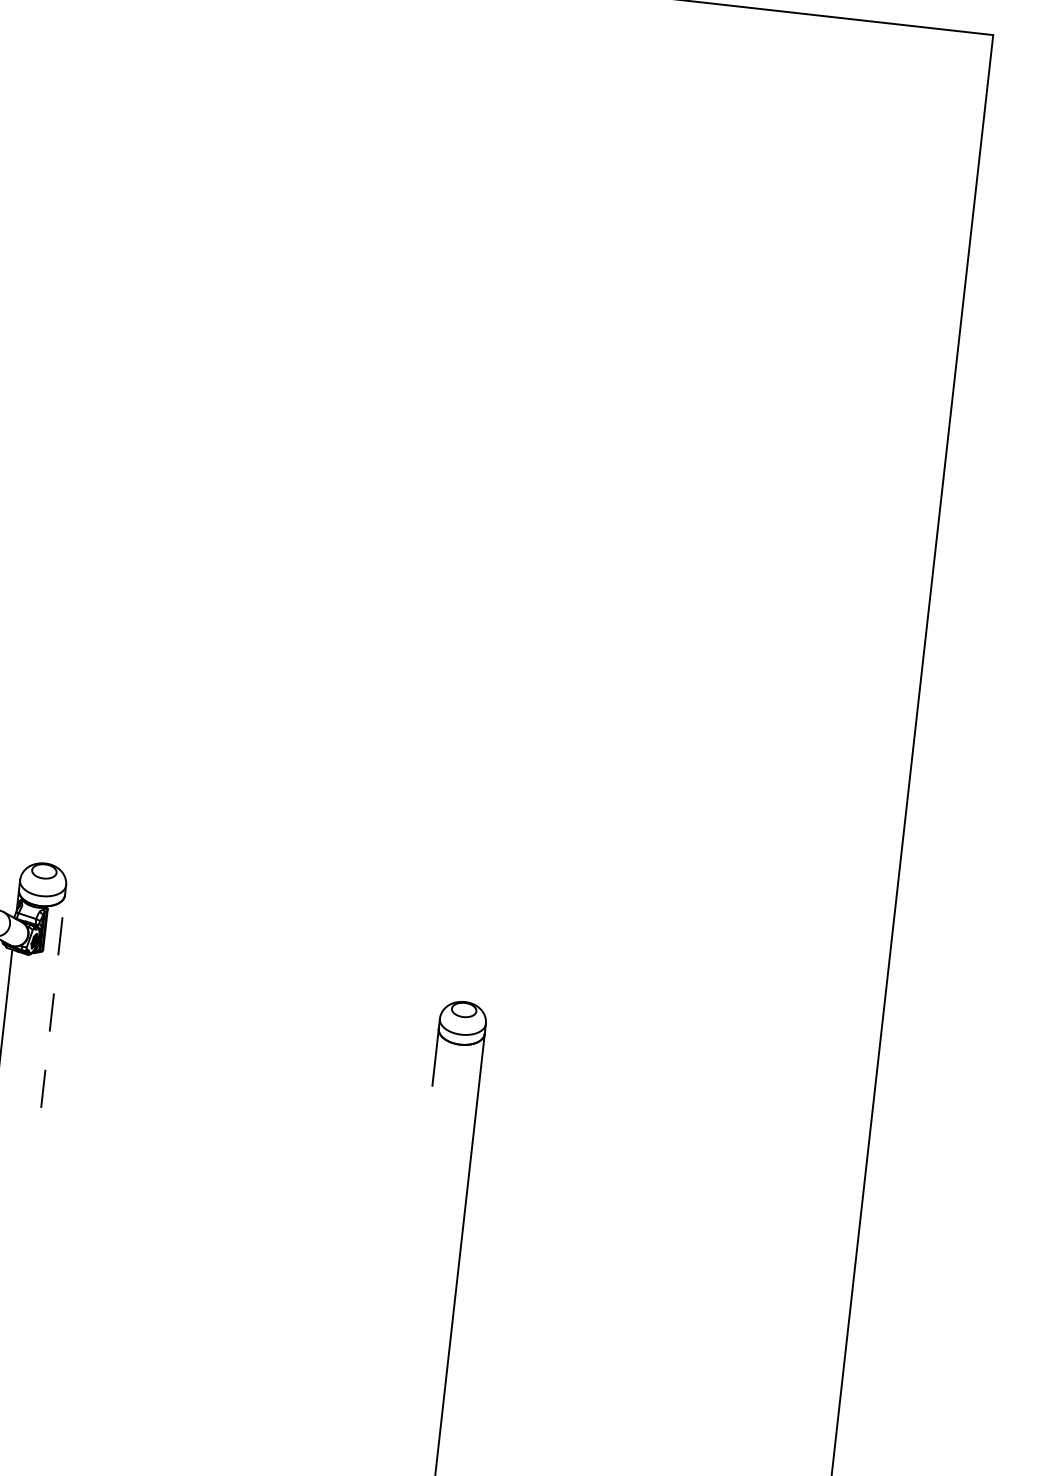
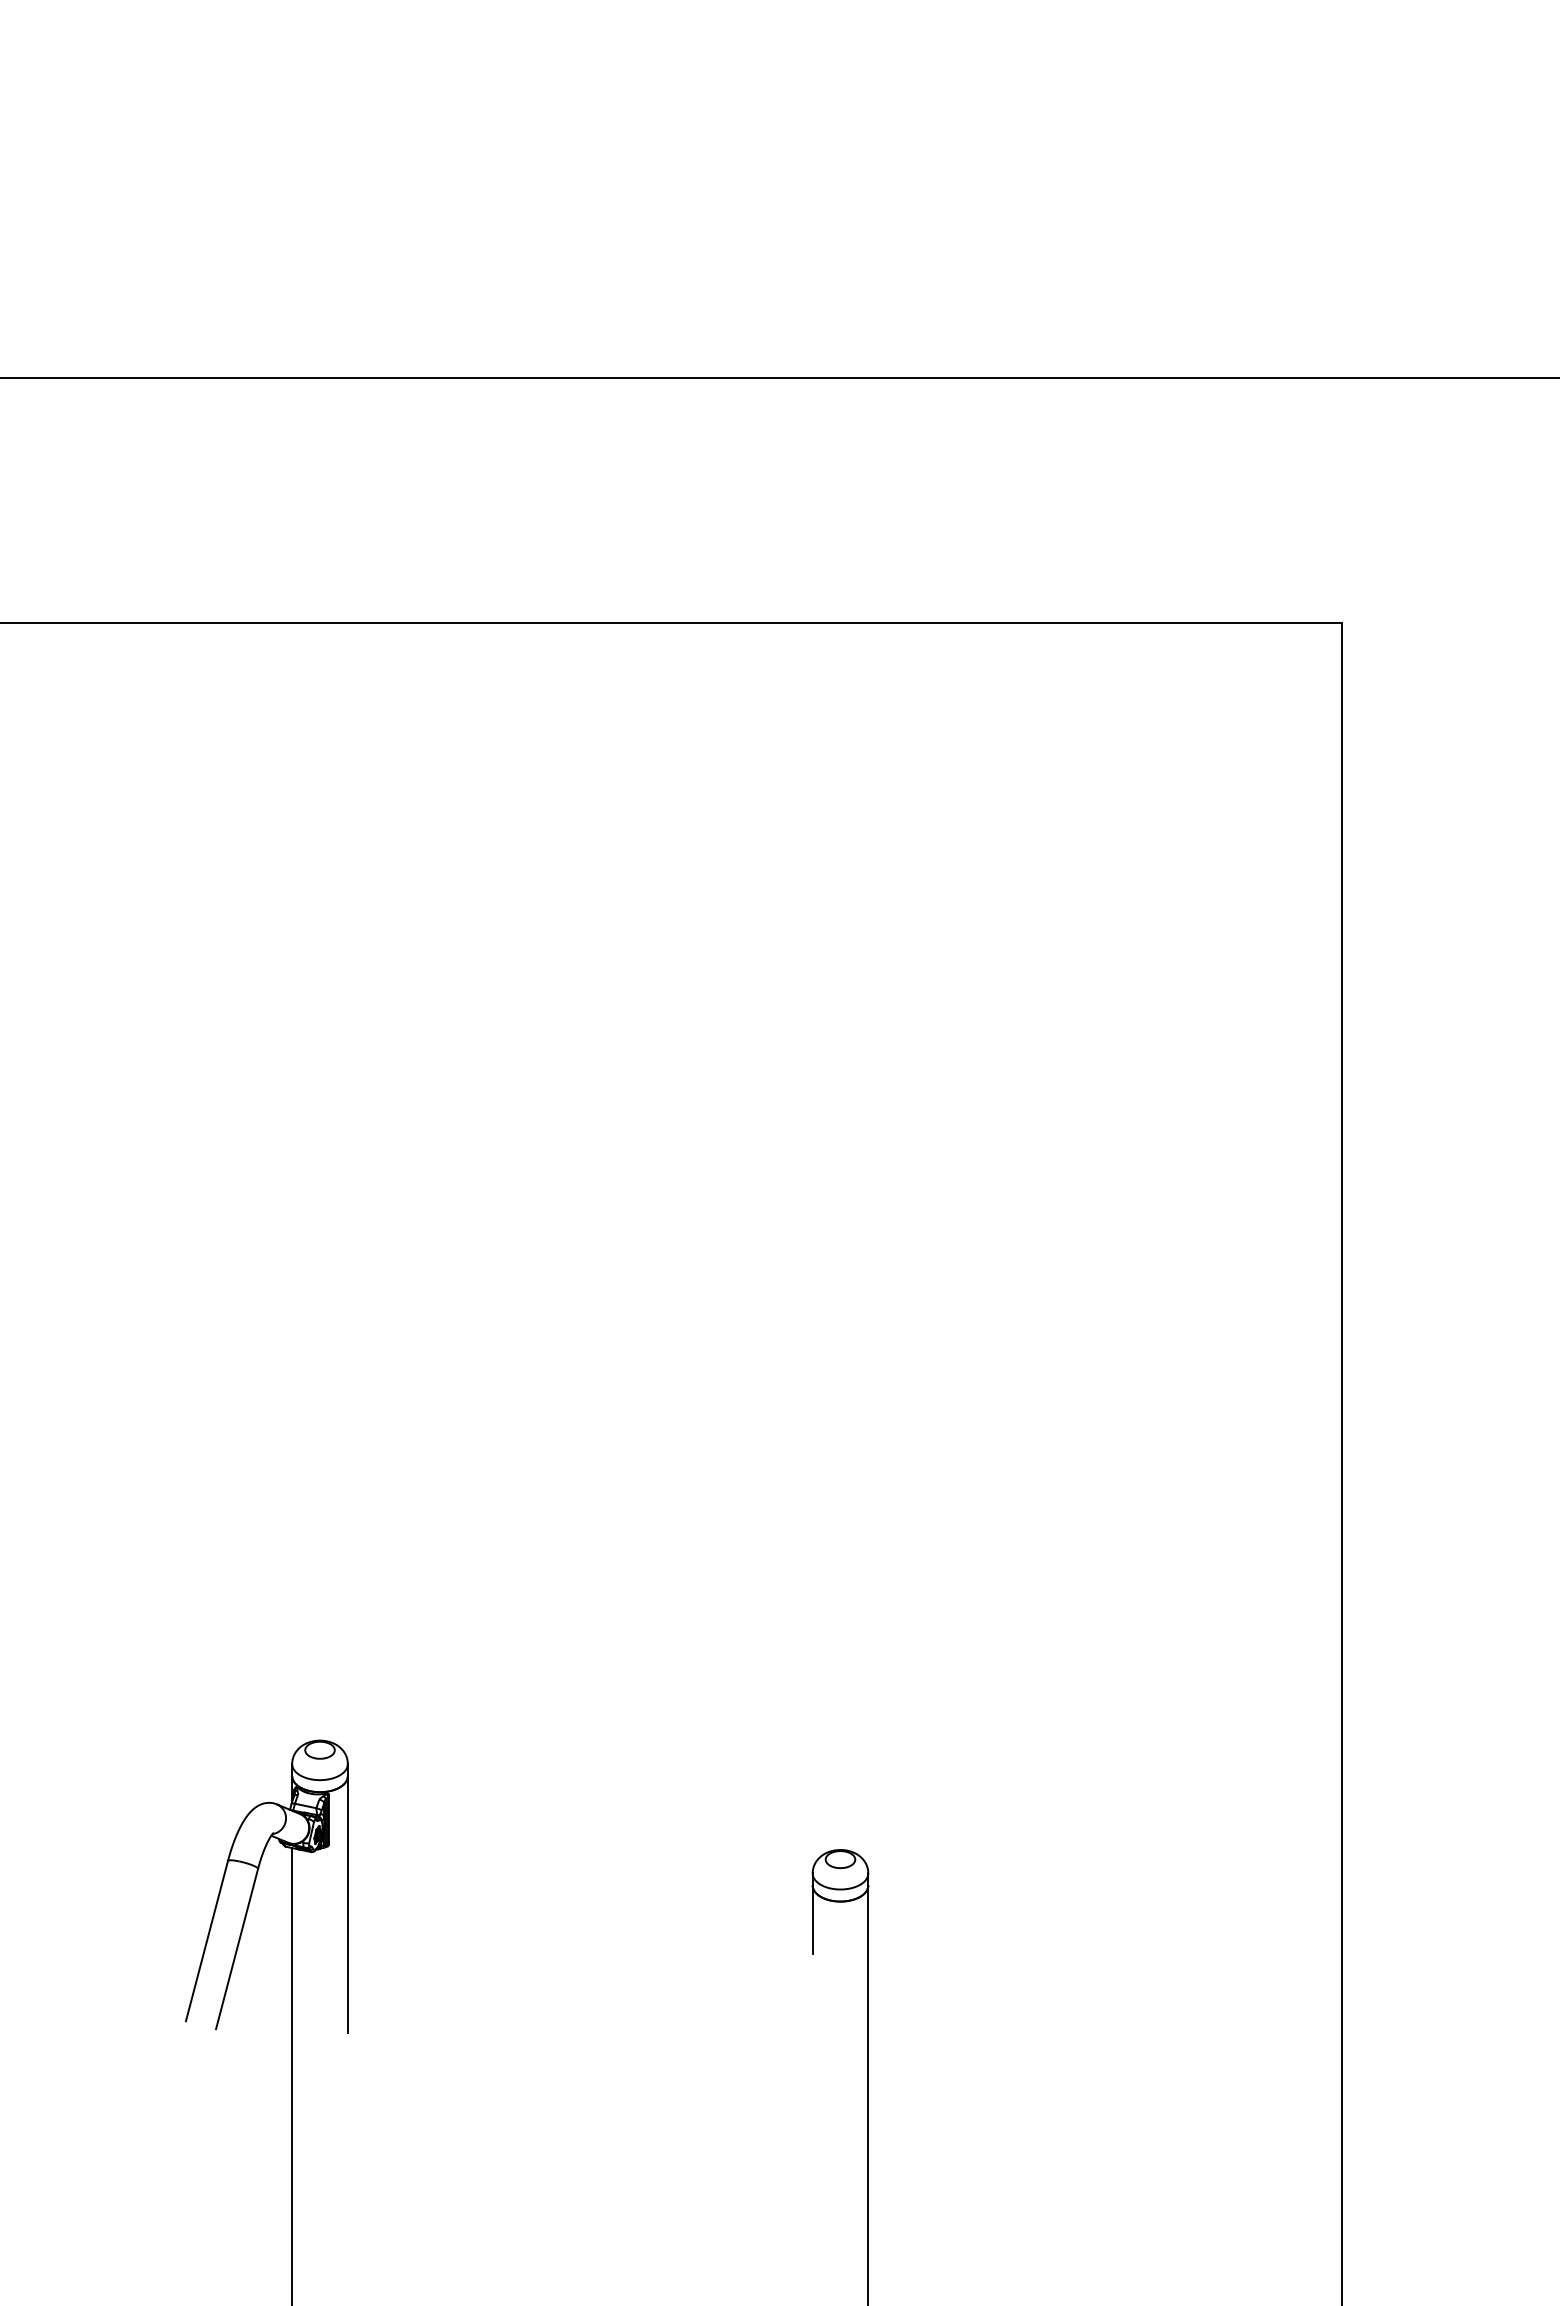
line: (52, 1001) -> (347, 1904), dashed -> solid

